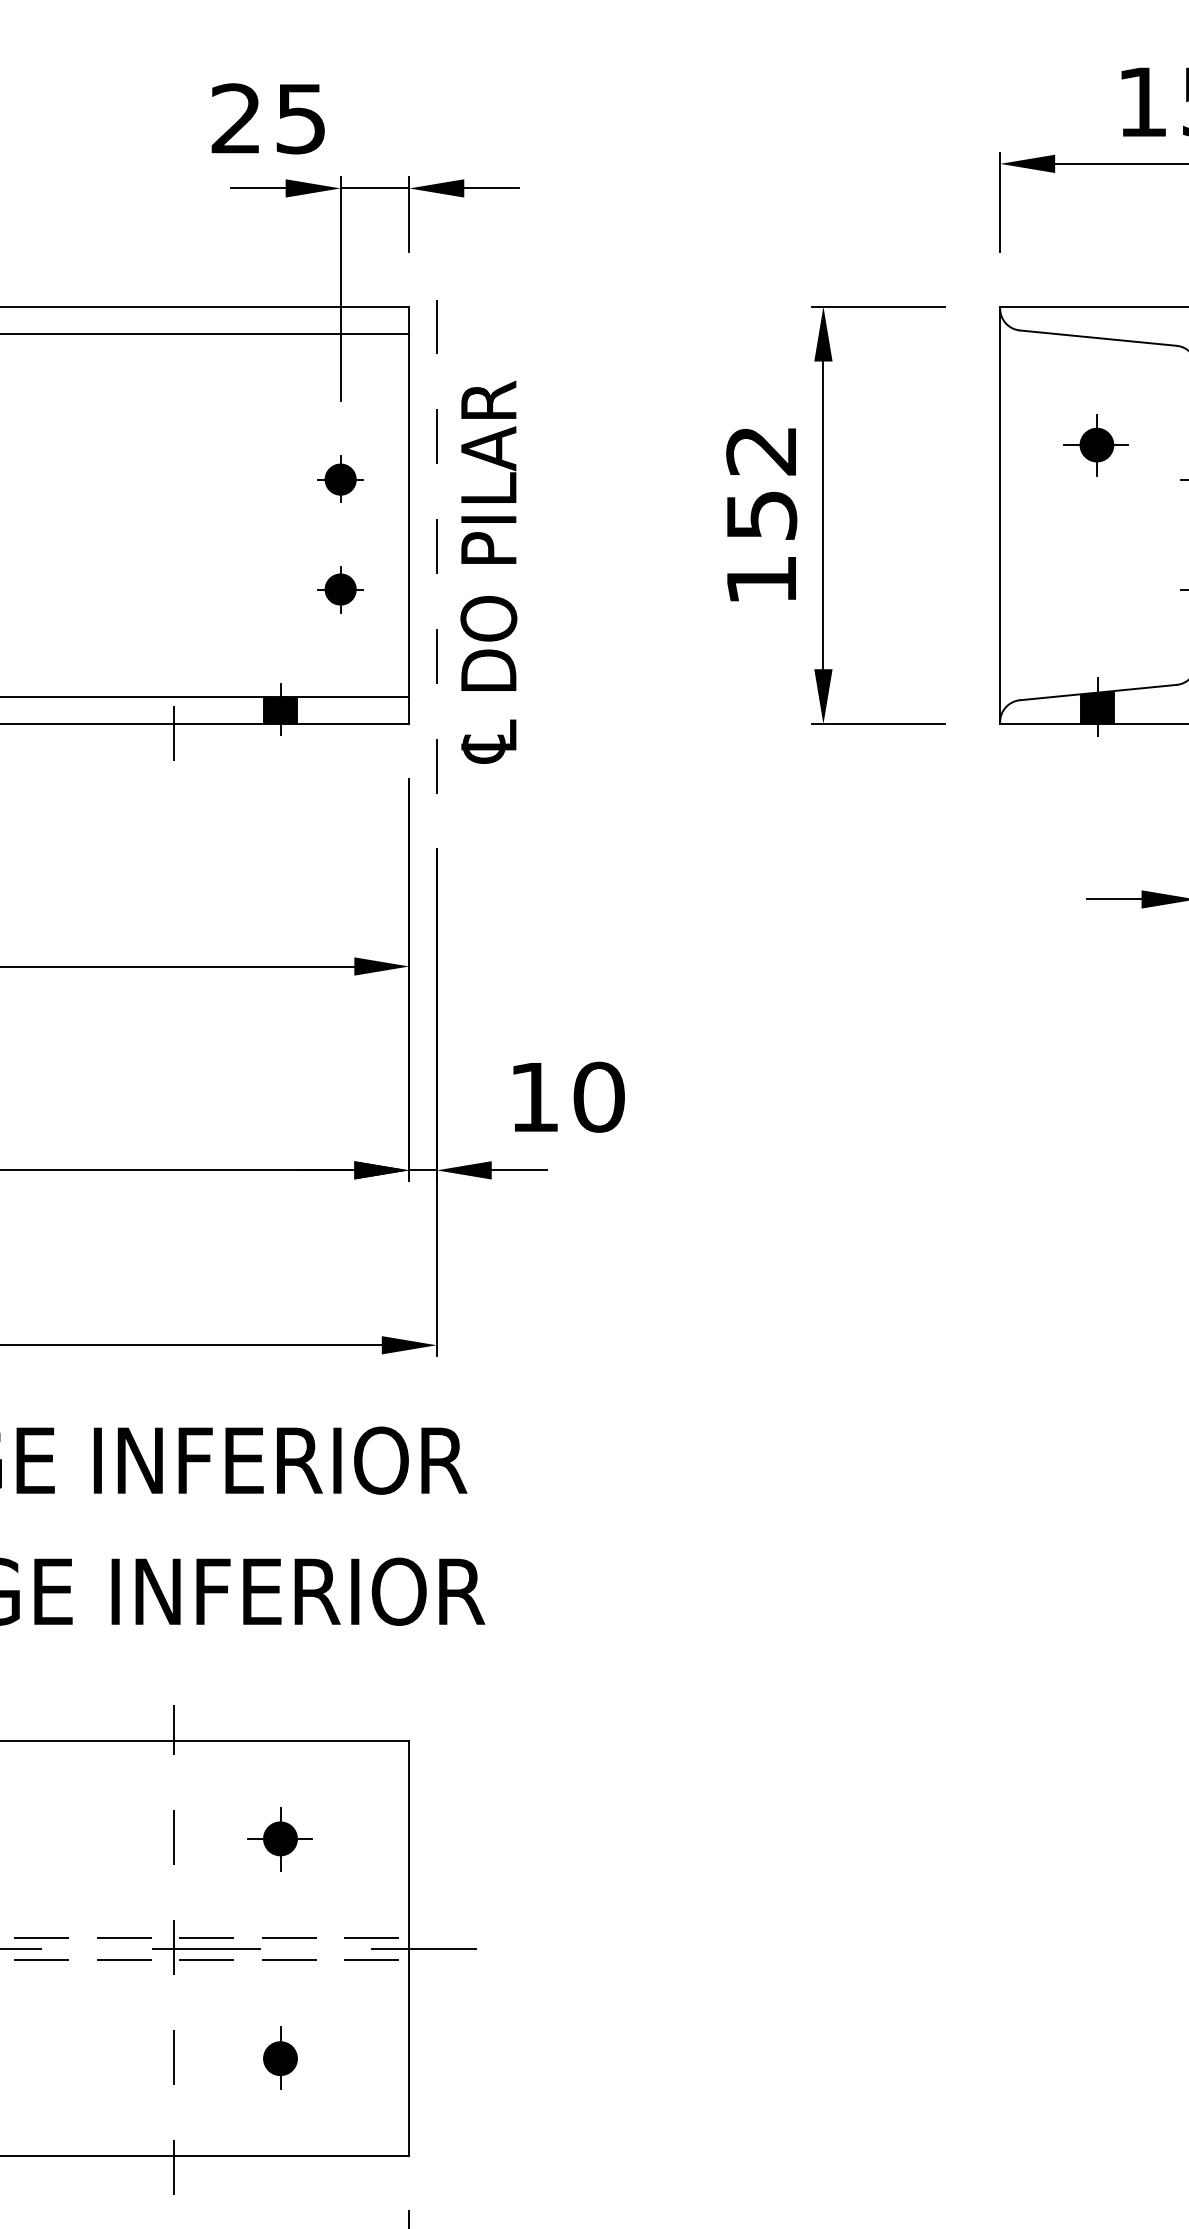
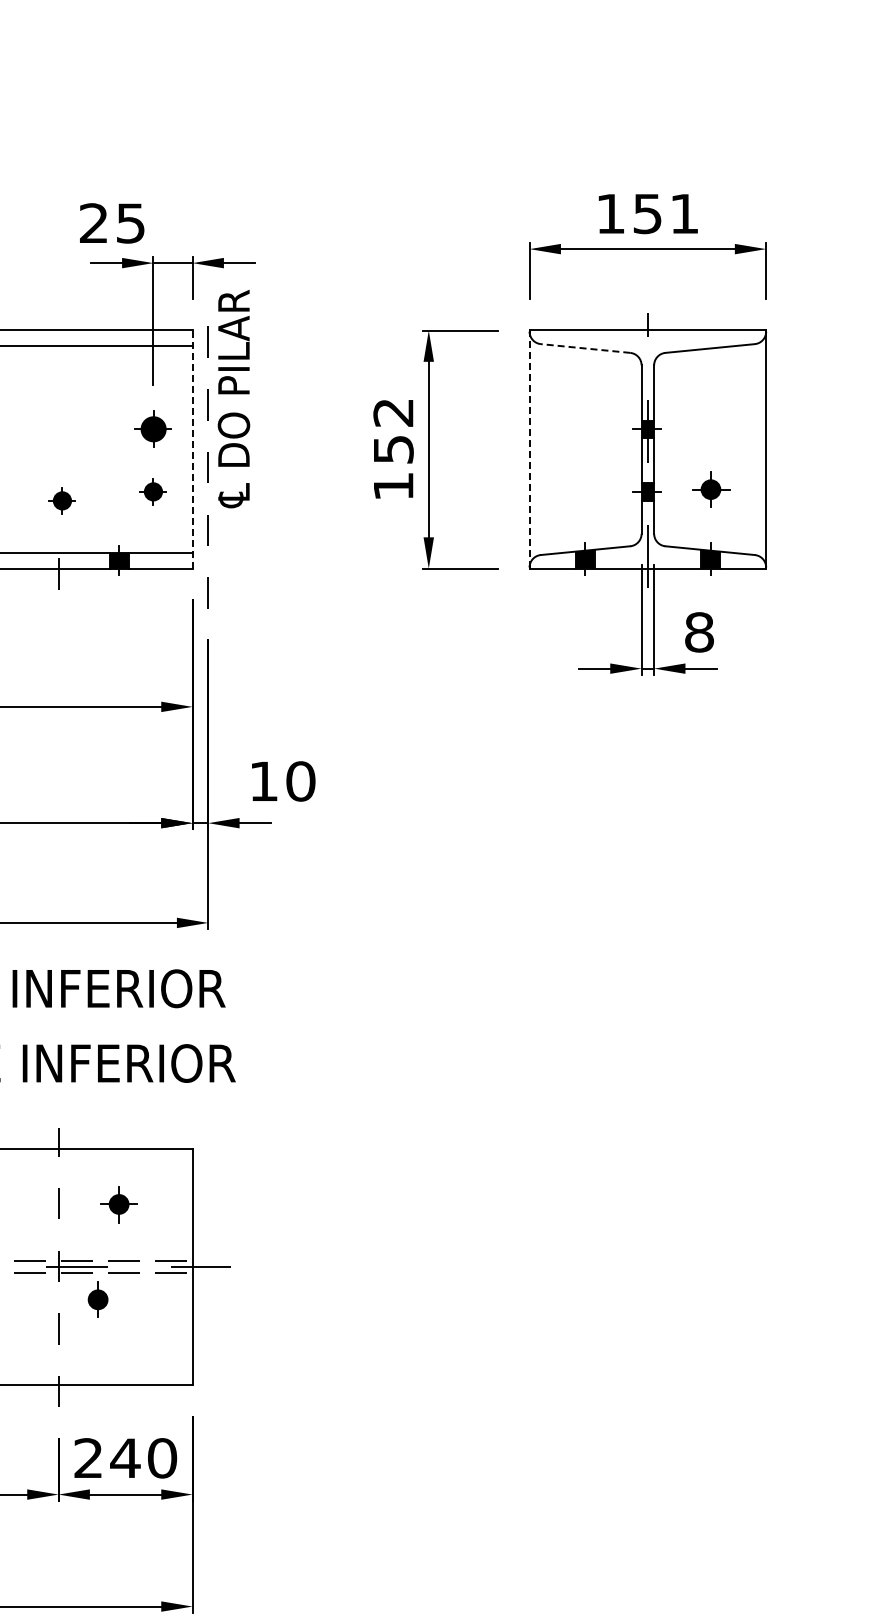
line: (1098, 338) -> (585, 348), solid -> dashed
part: (1094, 445) -> (583, 409), removed
part: (339, 478) -> (152, 428), size x1.4
line: (409, 515) -> (192, 449), solid -> dashed
line: (1000, 516) -> (529, 450), solid -> dashed
text: (488, 571) -> (233, 398), moved
part: (179, 604) -> (61, 500), added
part: (279, 2058) -> (97, 1299), moved

